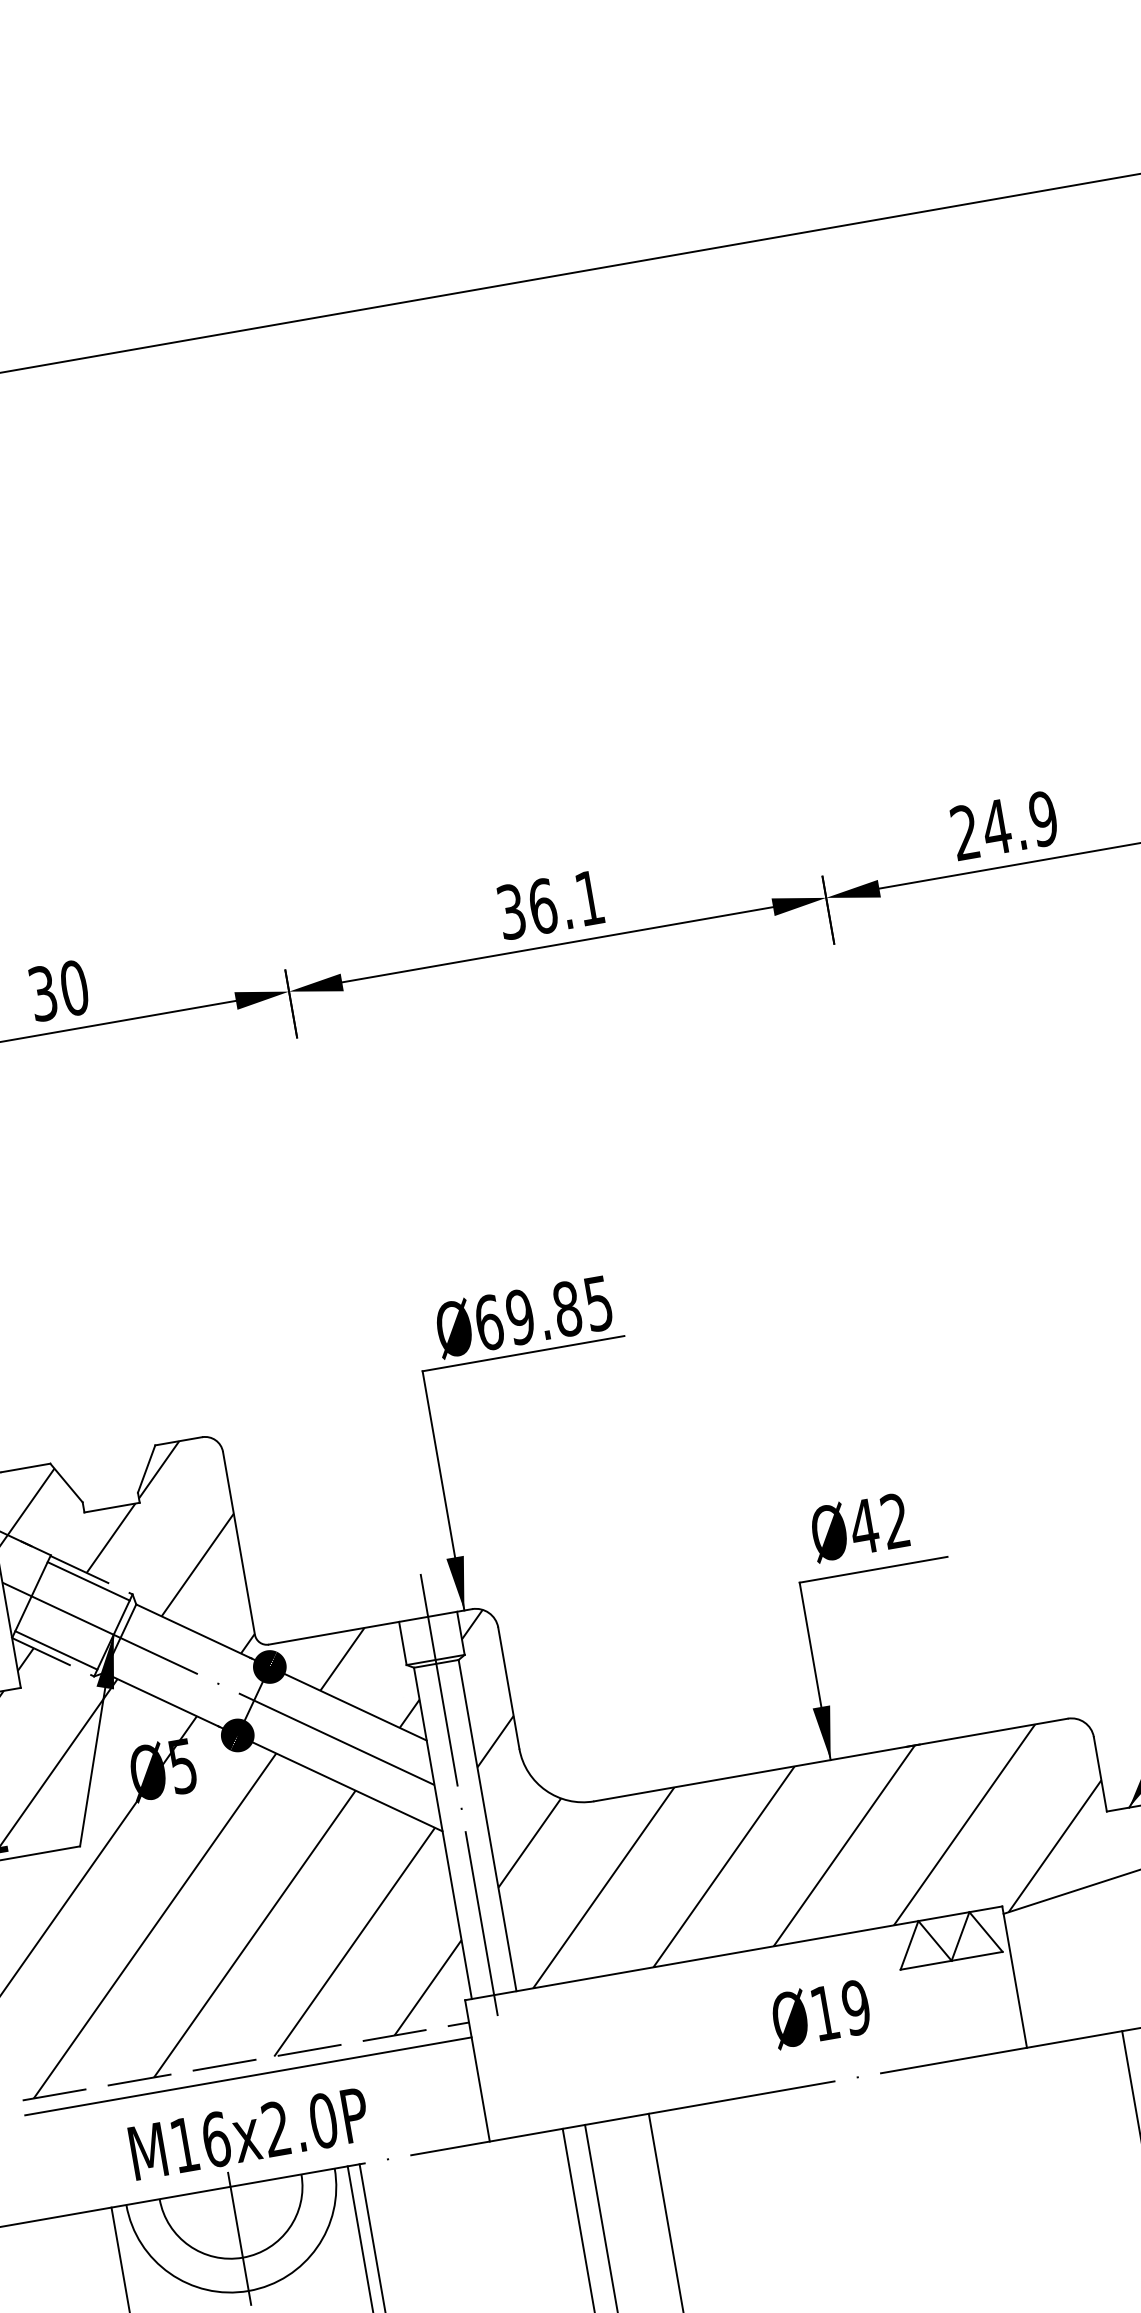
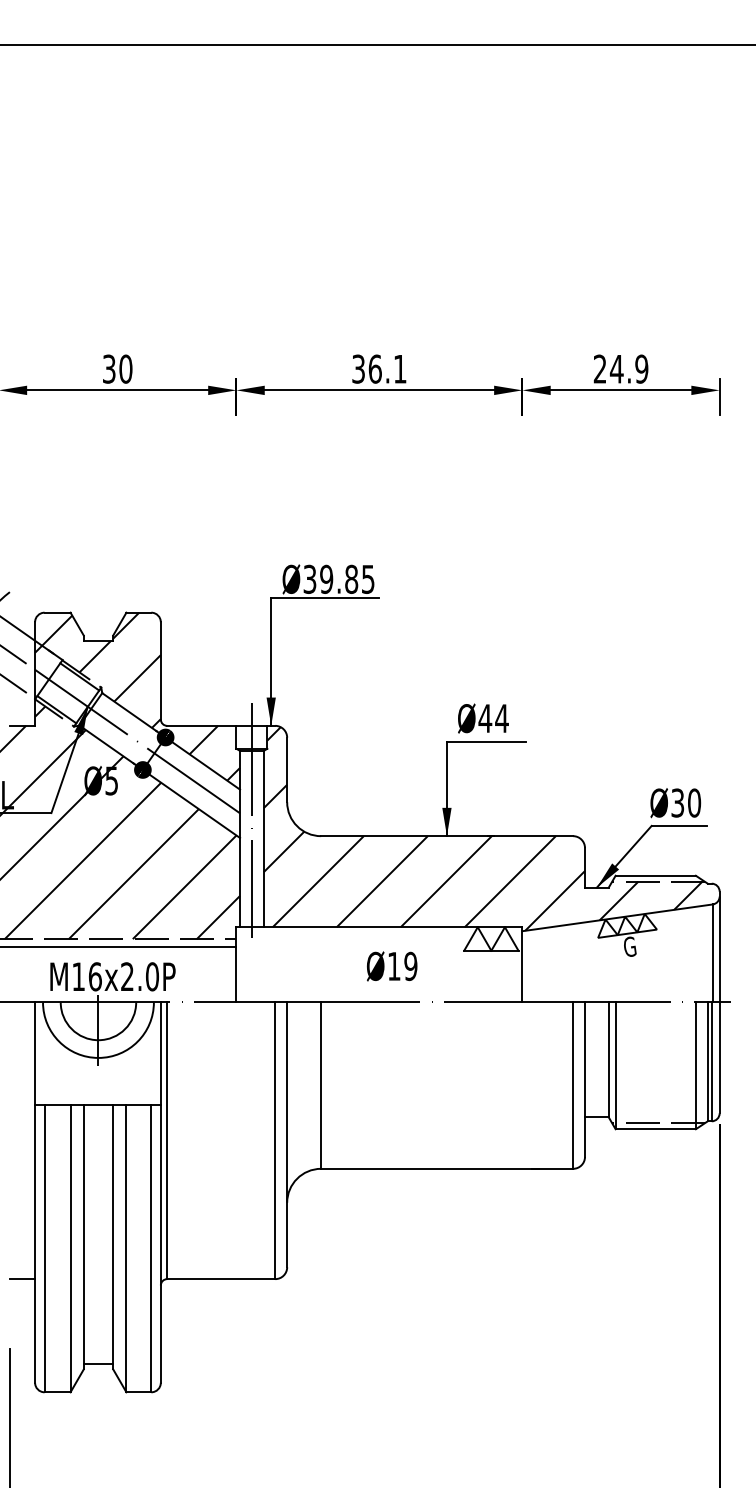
text: (487, 1321) -> (309, 578), Ø69.85 -> Ø39.85
text: (894, 1521) -> (501, 718), Ø42 -> Ø44
text: (821, 2013) -> (392, 966), moved

